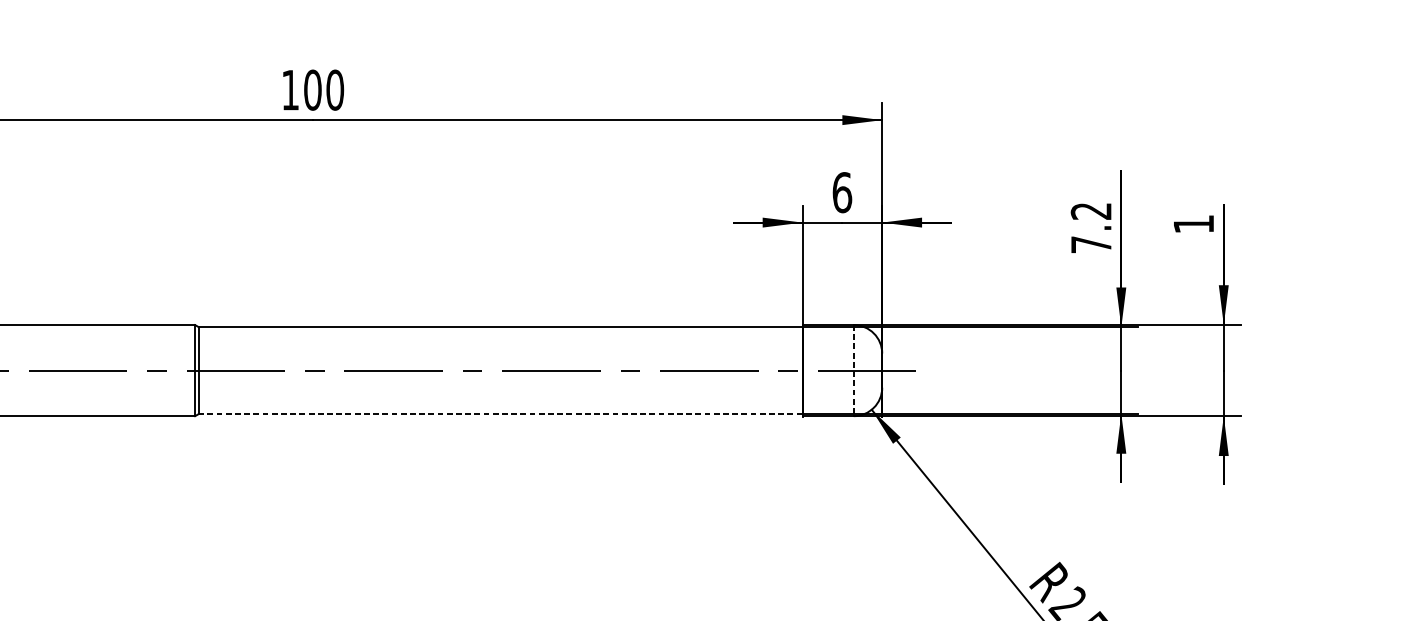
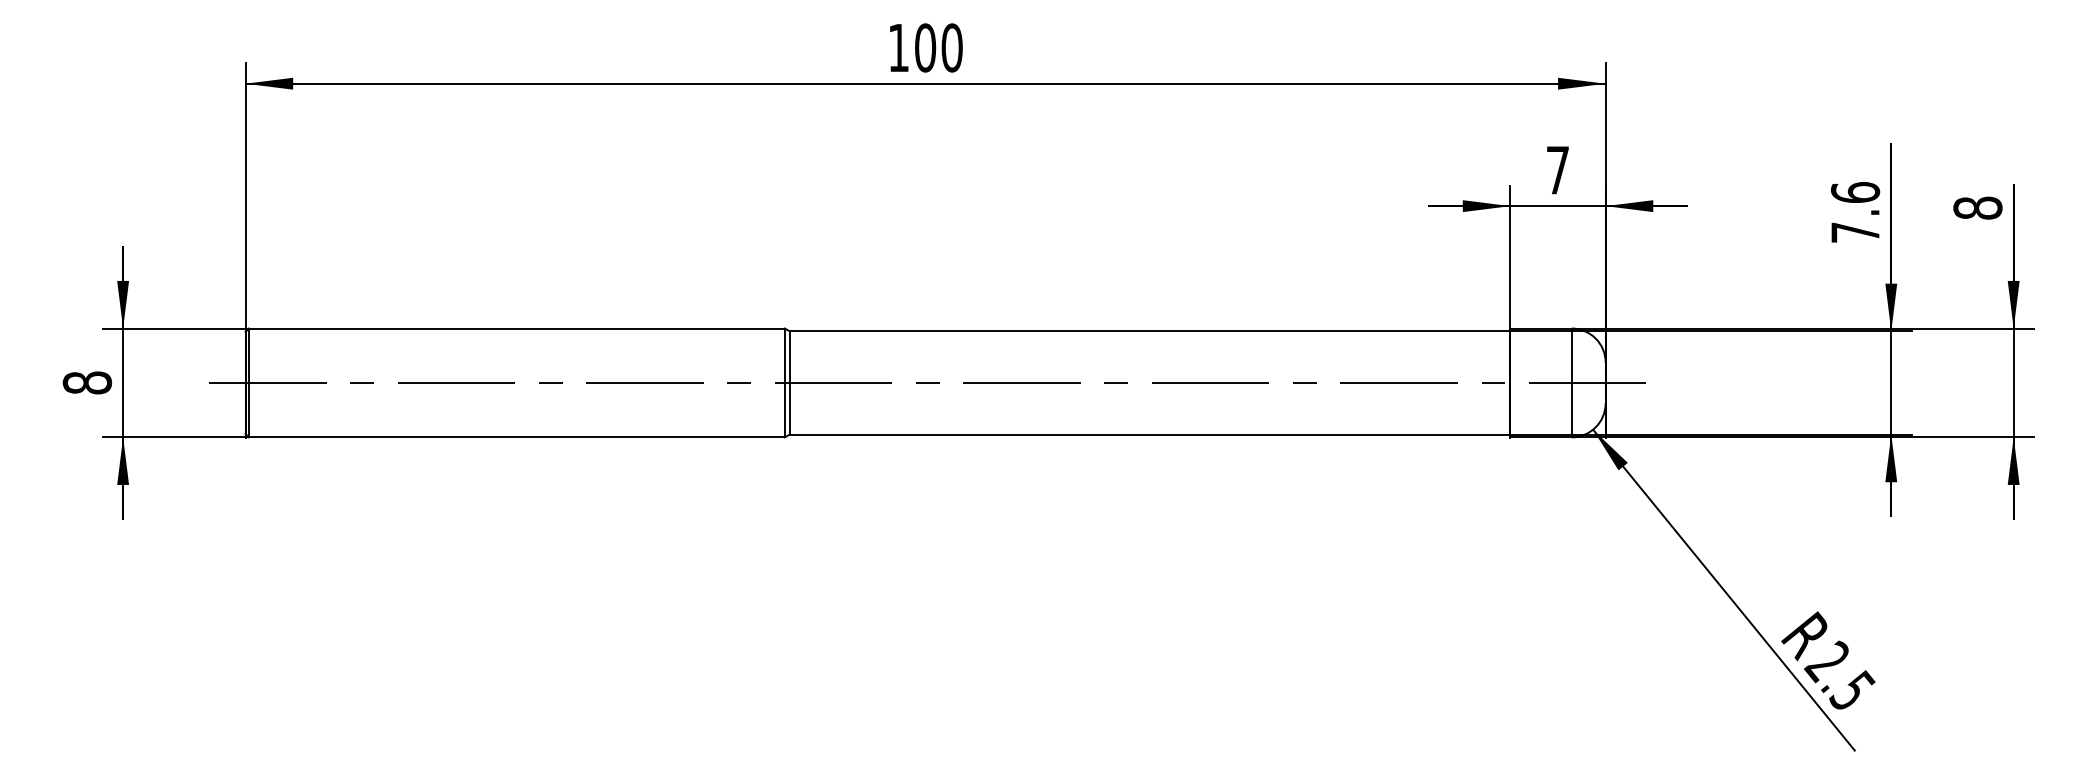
text: (841, 191) -> (1557, 169), 6 -> 7
text: (1091, 211) -> (1855, 192), 7.2 -> 7.6
text: (1193, 223) -> (1977, 207), 1 -> 8
line: (853, 371) -> (1571, 383), dashed -> solid
line: (500, 413) -> (1149, 434), dashed -> solid

